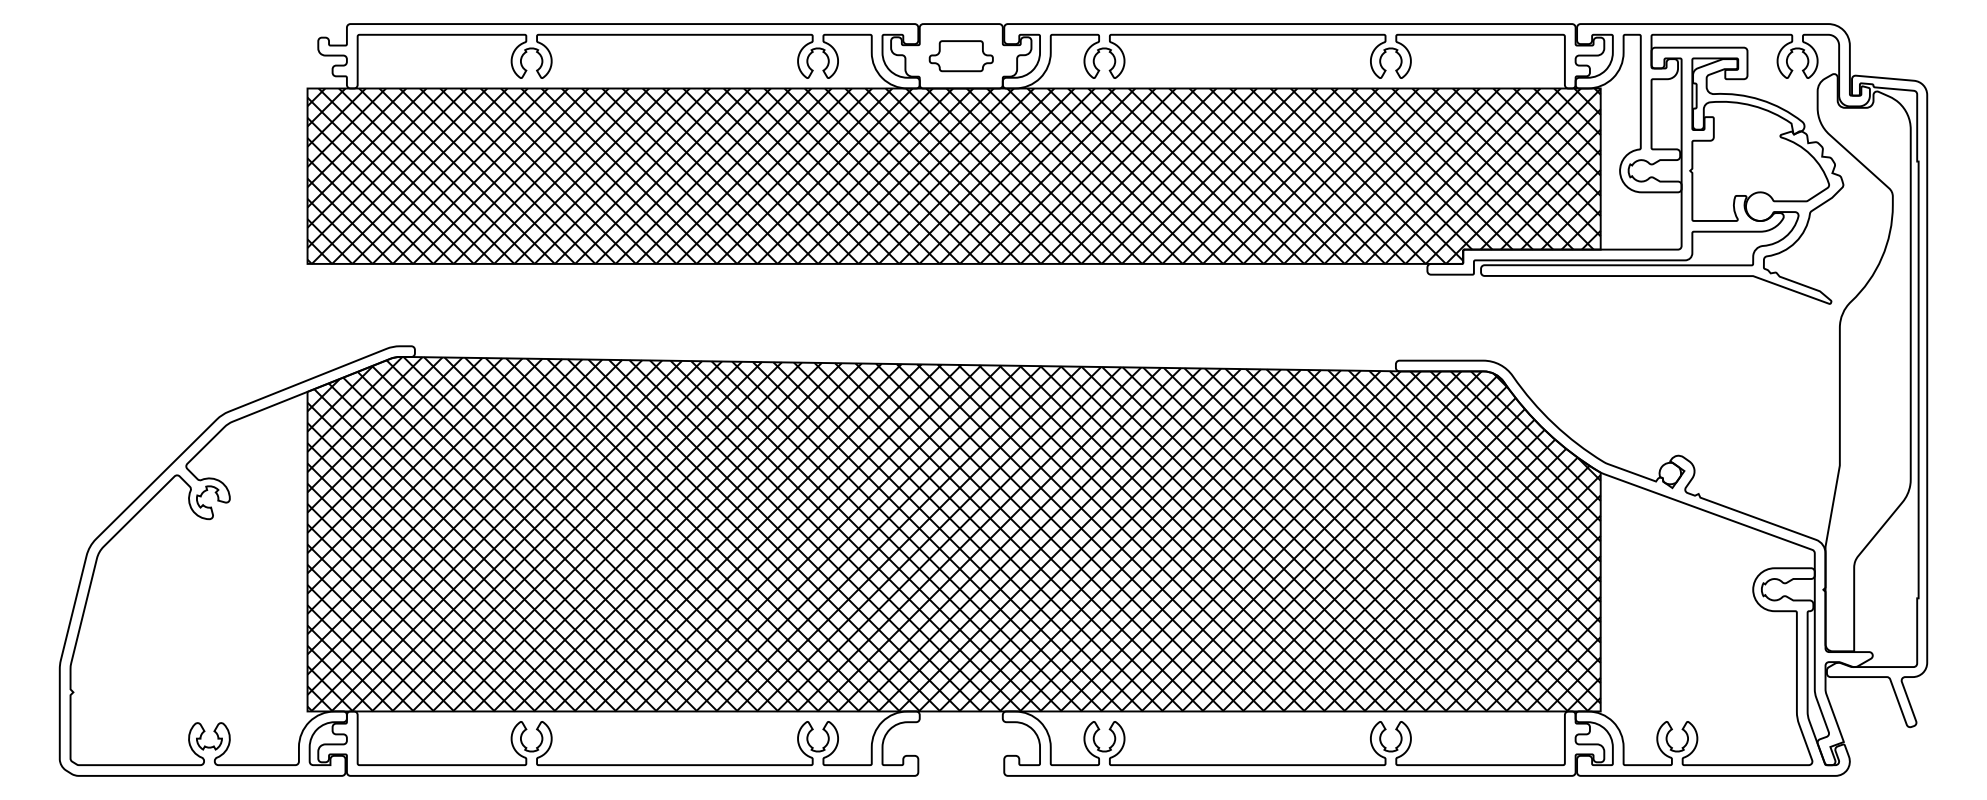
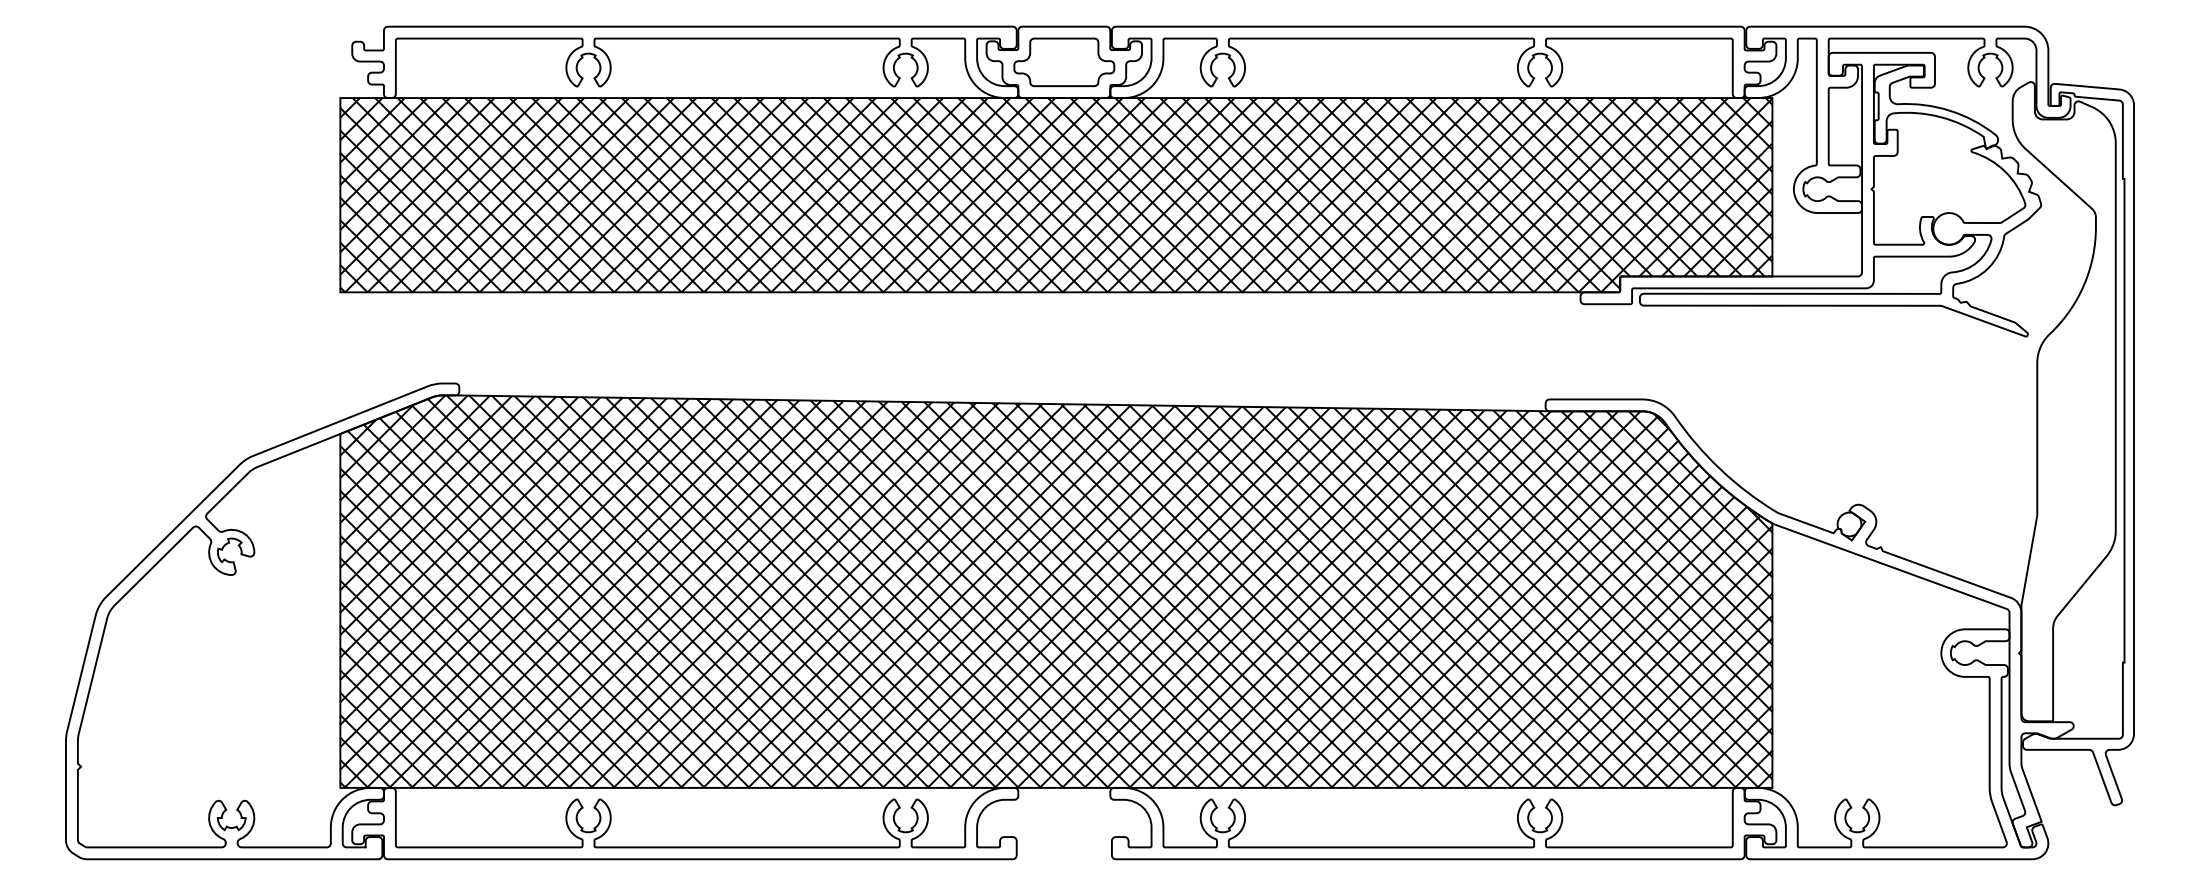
part: (961, 55) -> (1064, 61), size x1.43

